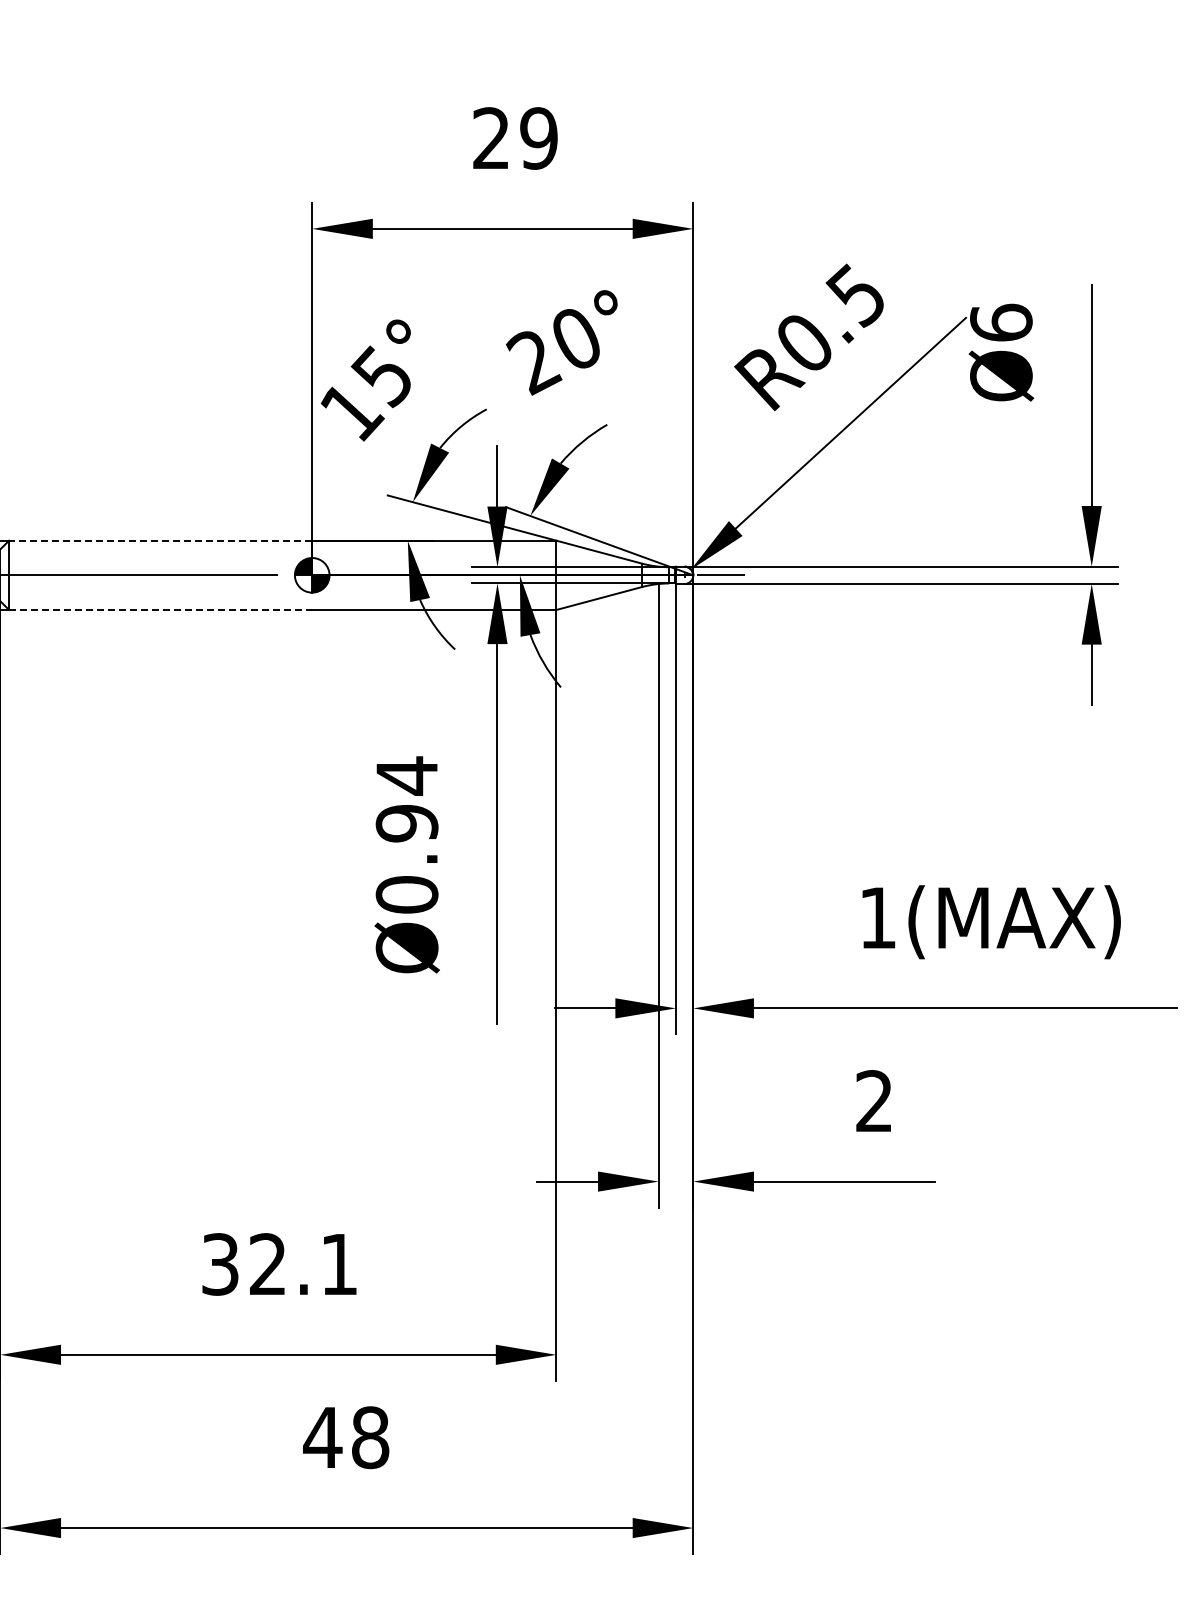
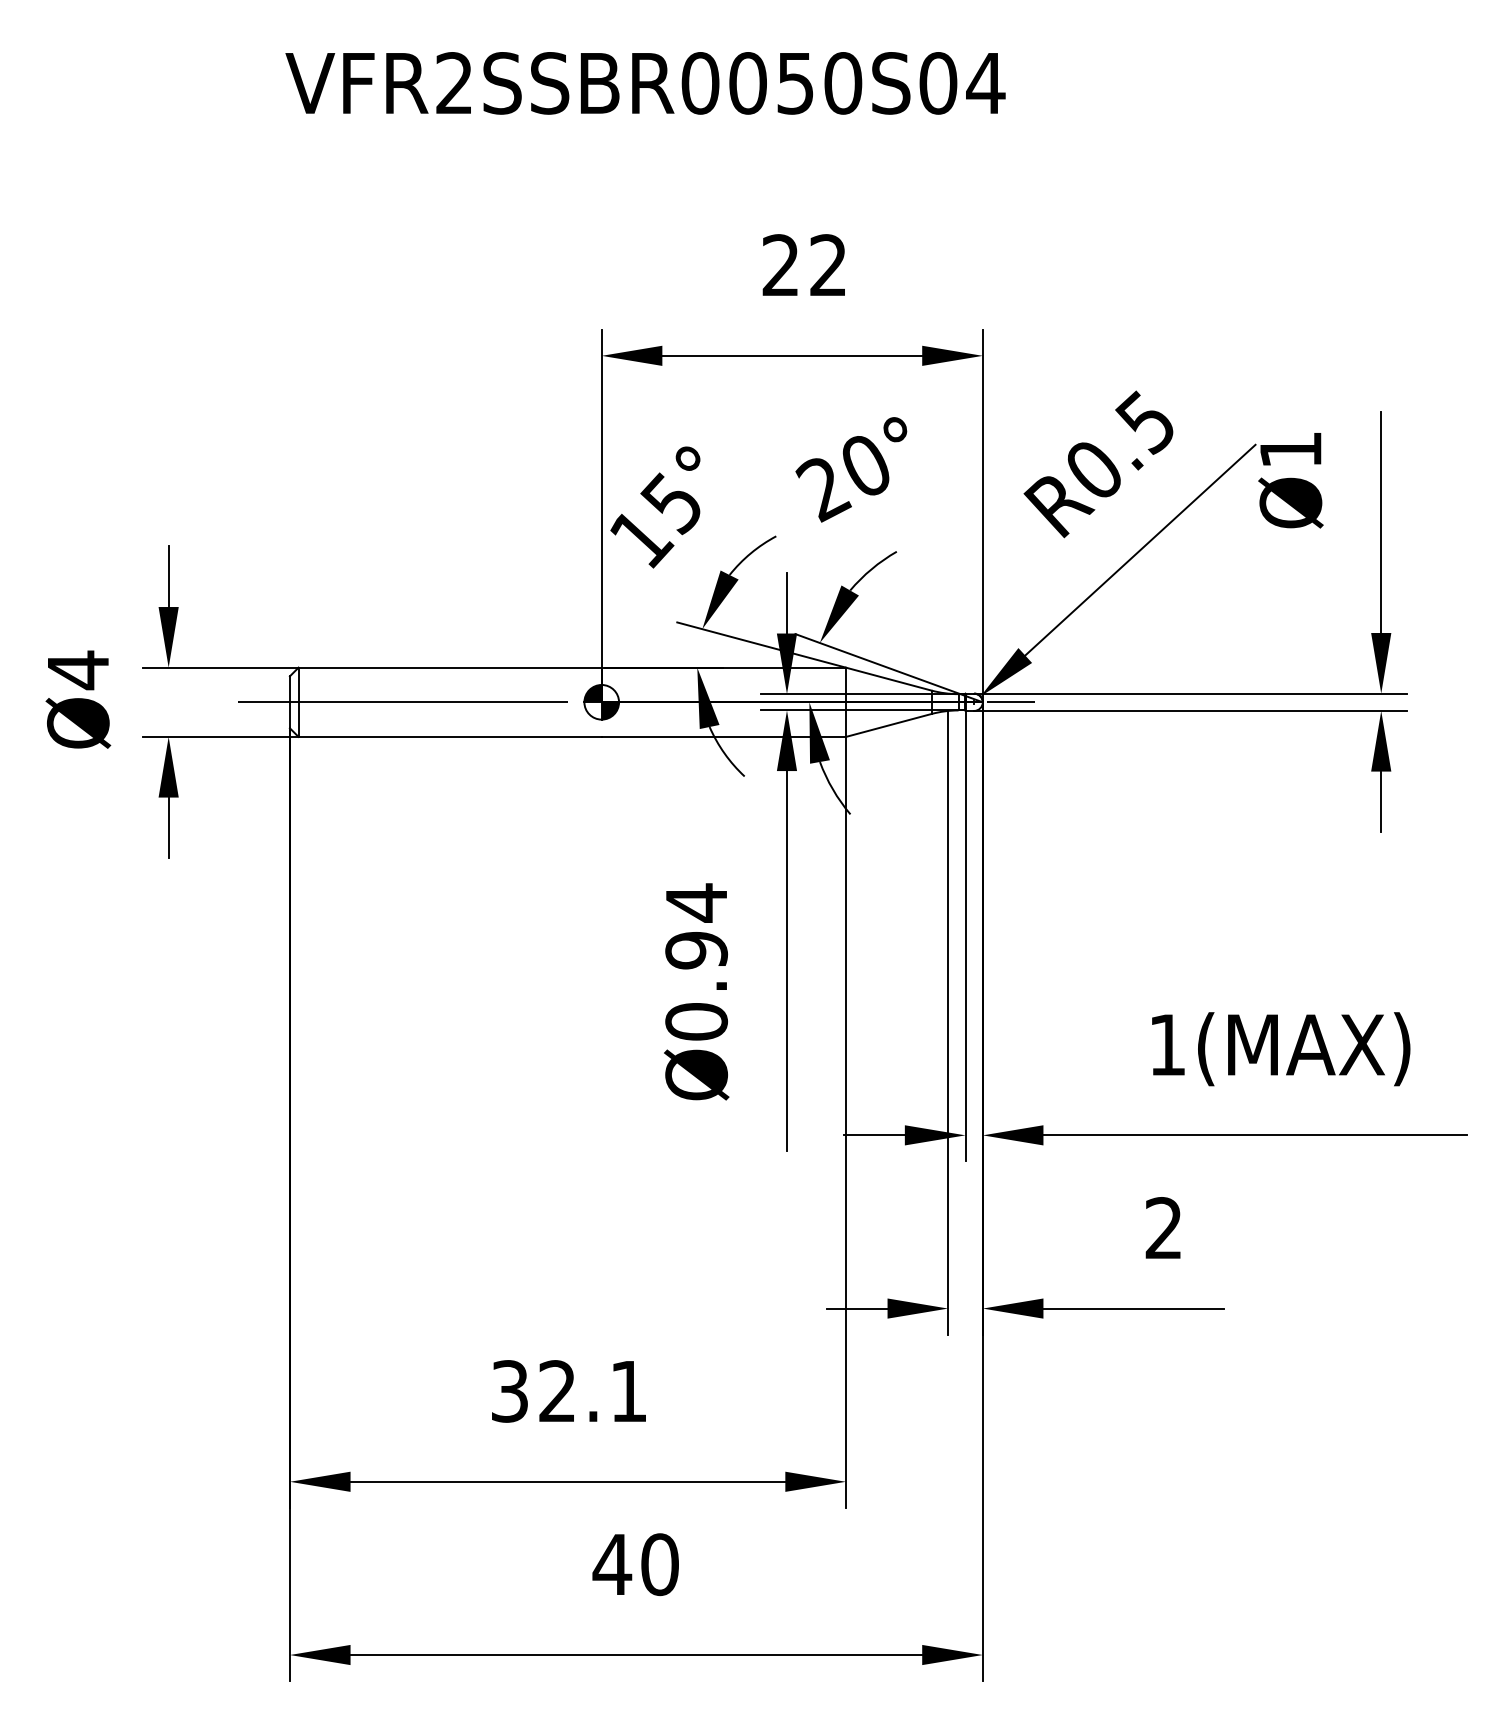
text: (539, 138) -> (828, 265), 29 -> 22
text: (1001, 322) -> (1290, 449), Ø6 -> Ø1
line: (161, 540) -> (450, 667), dashed -> solid
line: (161, 609) -> (450, 736), dashed -> solid
text: (370, 1437) -> (659, 1564), 48 -> 40

